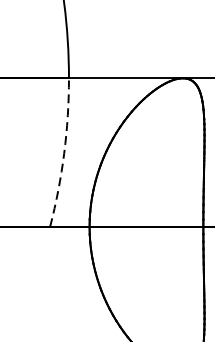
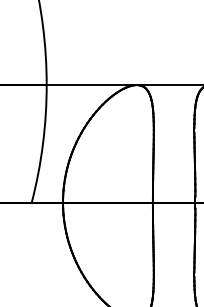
arc: (63, 153) -> (42, 144), dashed -> solid

